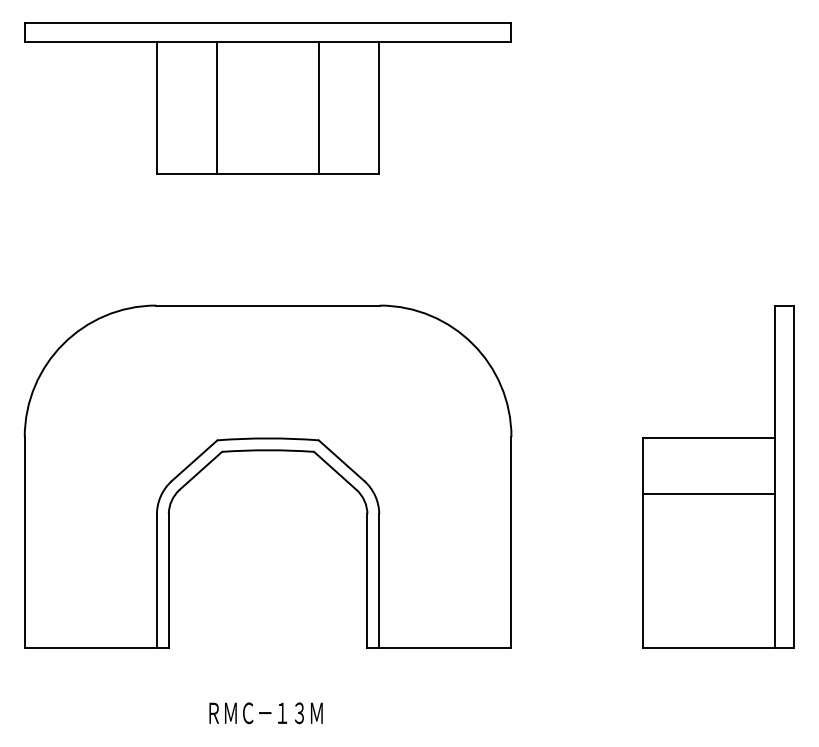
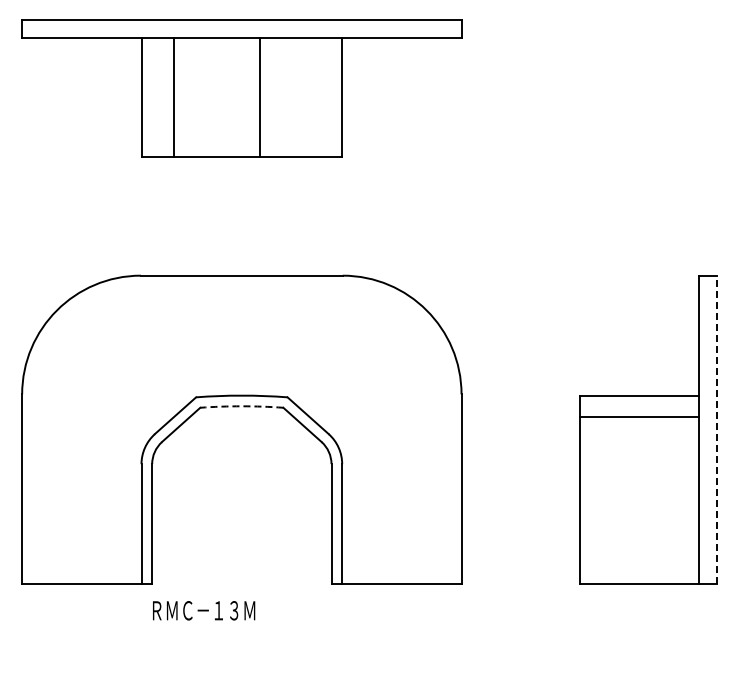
line: (217, 108) -> (174, 97), moved
line: (318, 108) -> (259, 97), moved
arc: (267, 450) -> (241, 406), solid -> dashed
line: (793, 475) -> (716, 429), solid -> dashed
line: (708, 494) -> (639, 417), moved
text: (266, 713) -> (204, 610), moved

